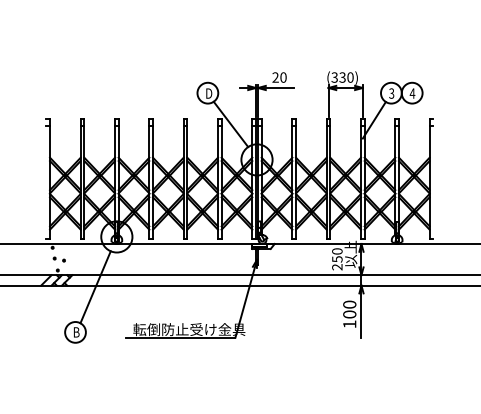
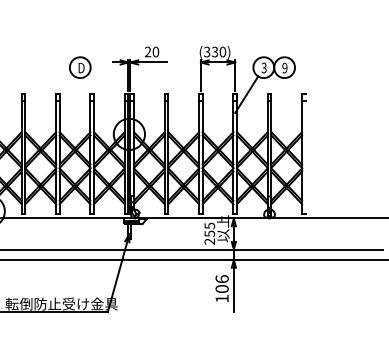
text: (412, 93) -> (284, 67), 4 -> 9
line: (230, 124) -> (102, 98), removed
text: (337, 251) -> (209, 225), 250 -> 255
text: (349, 304) -> (221, 278), 100 -> 106

